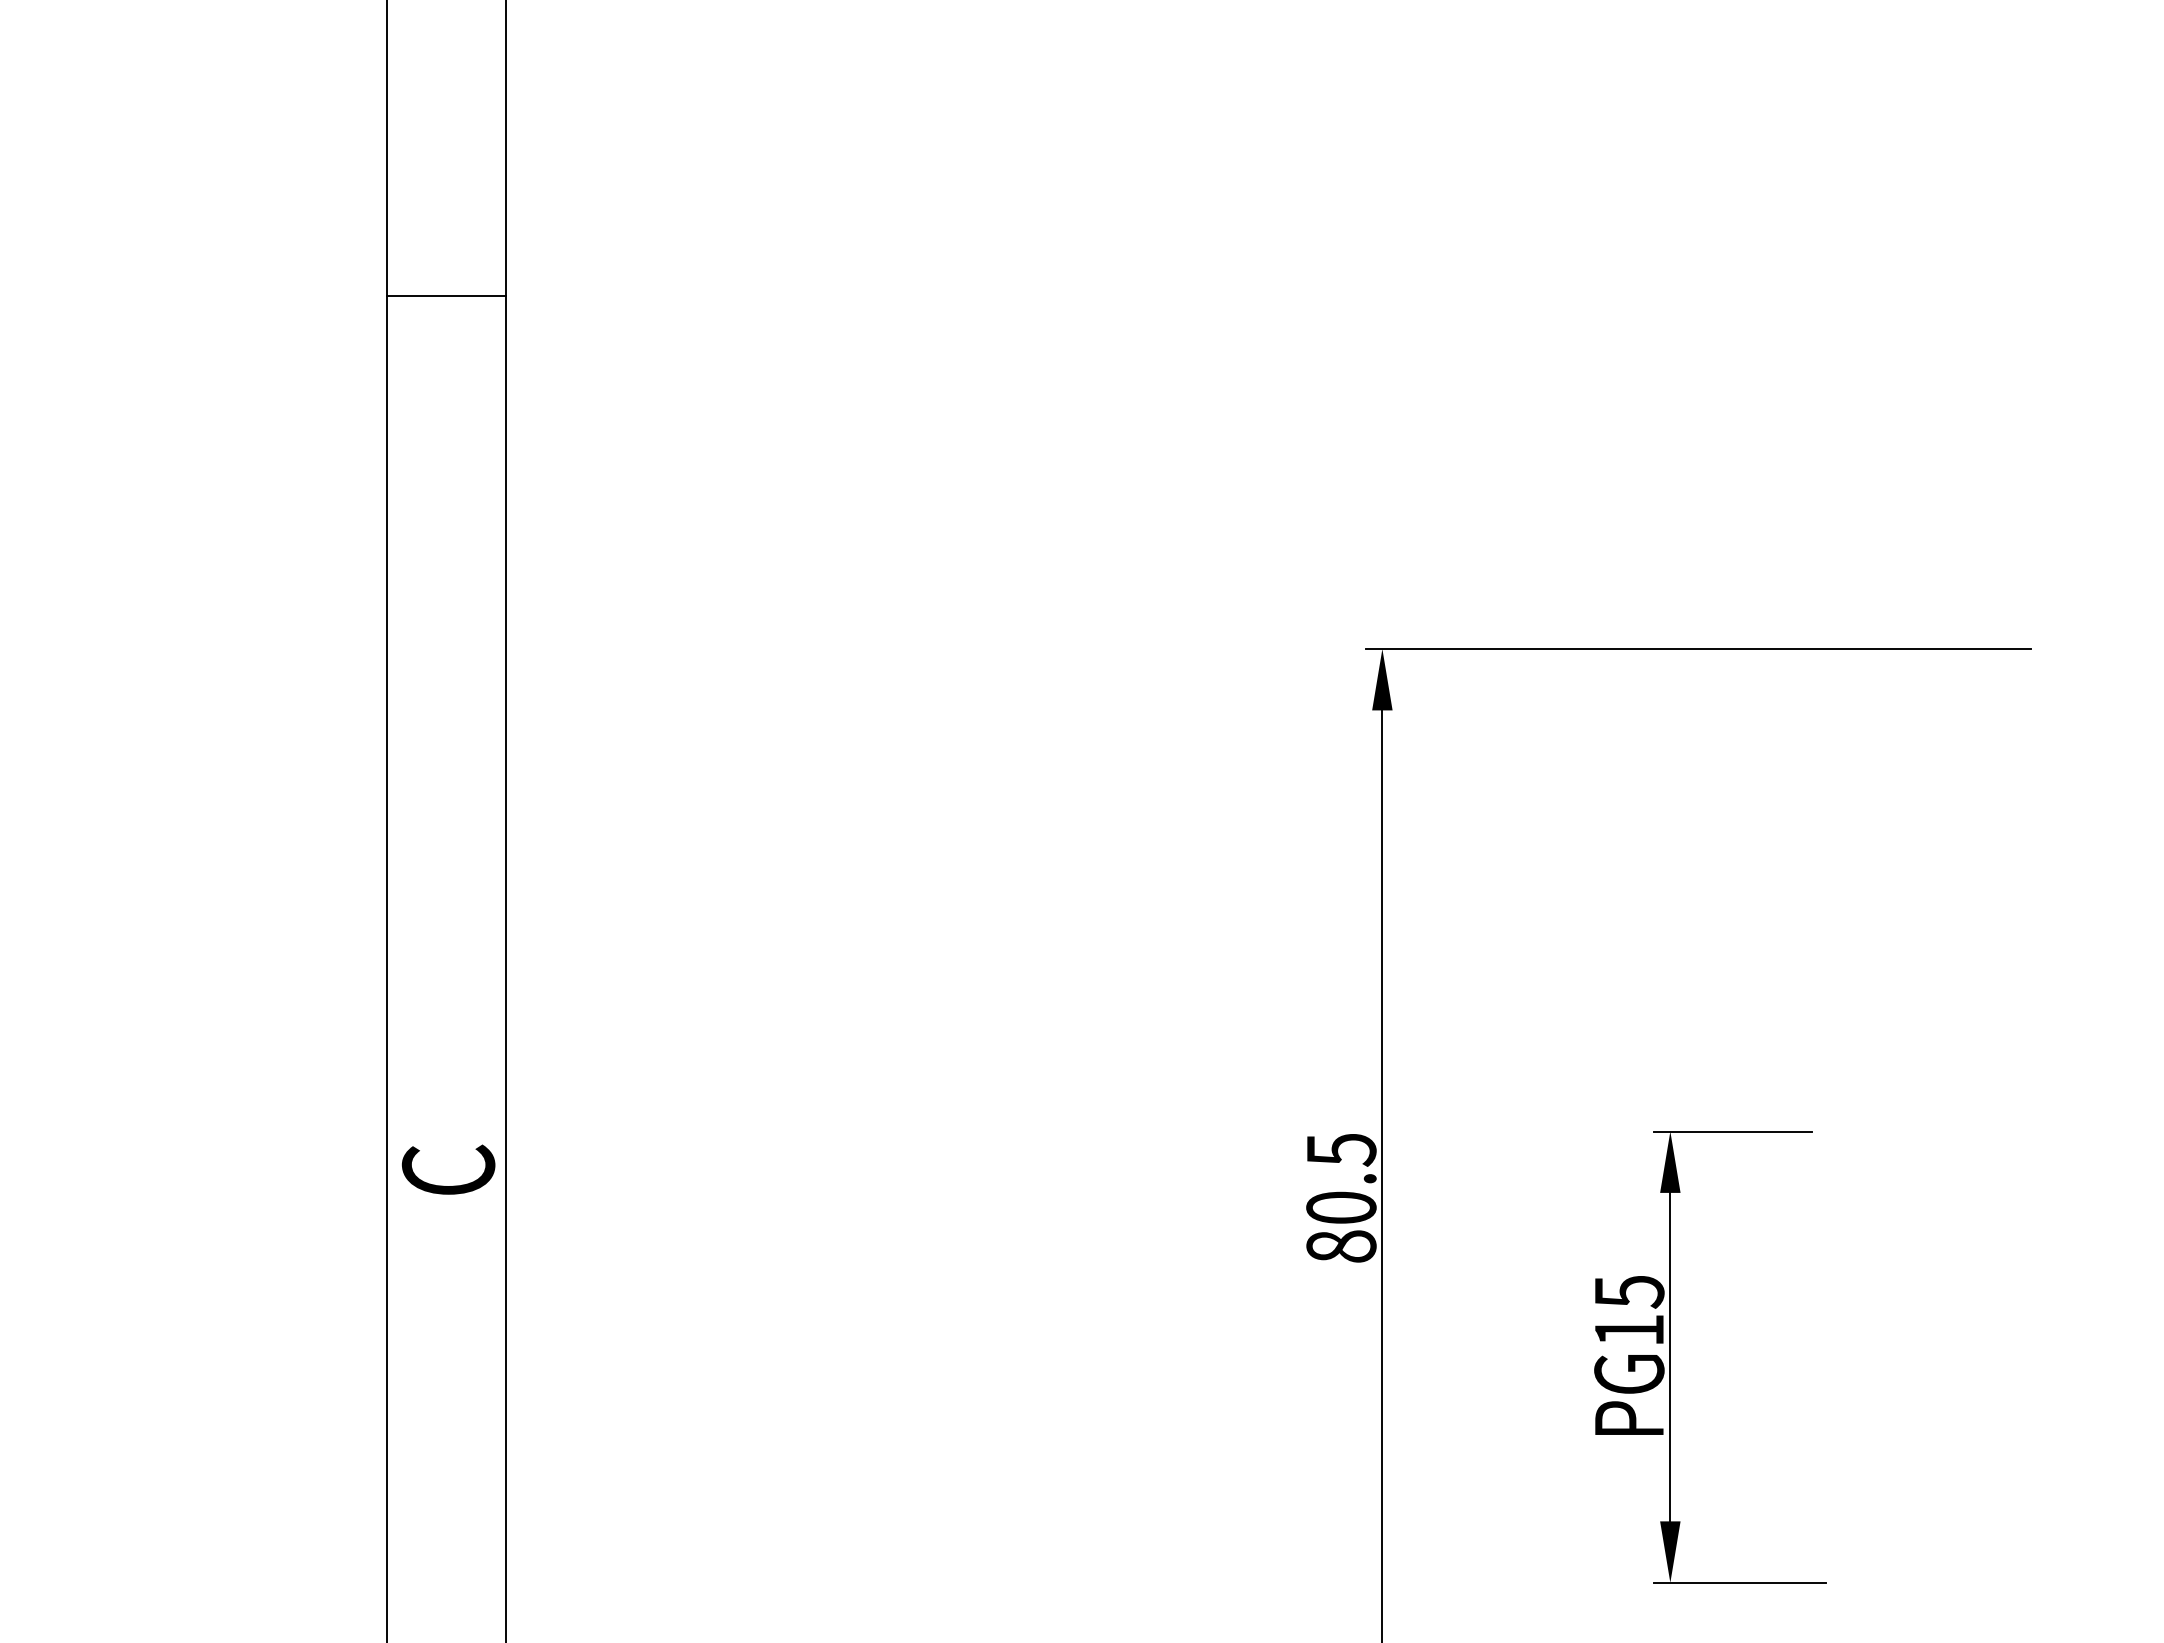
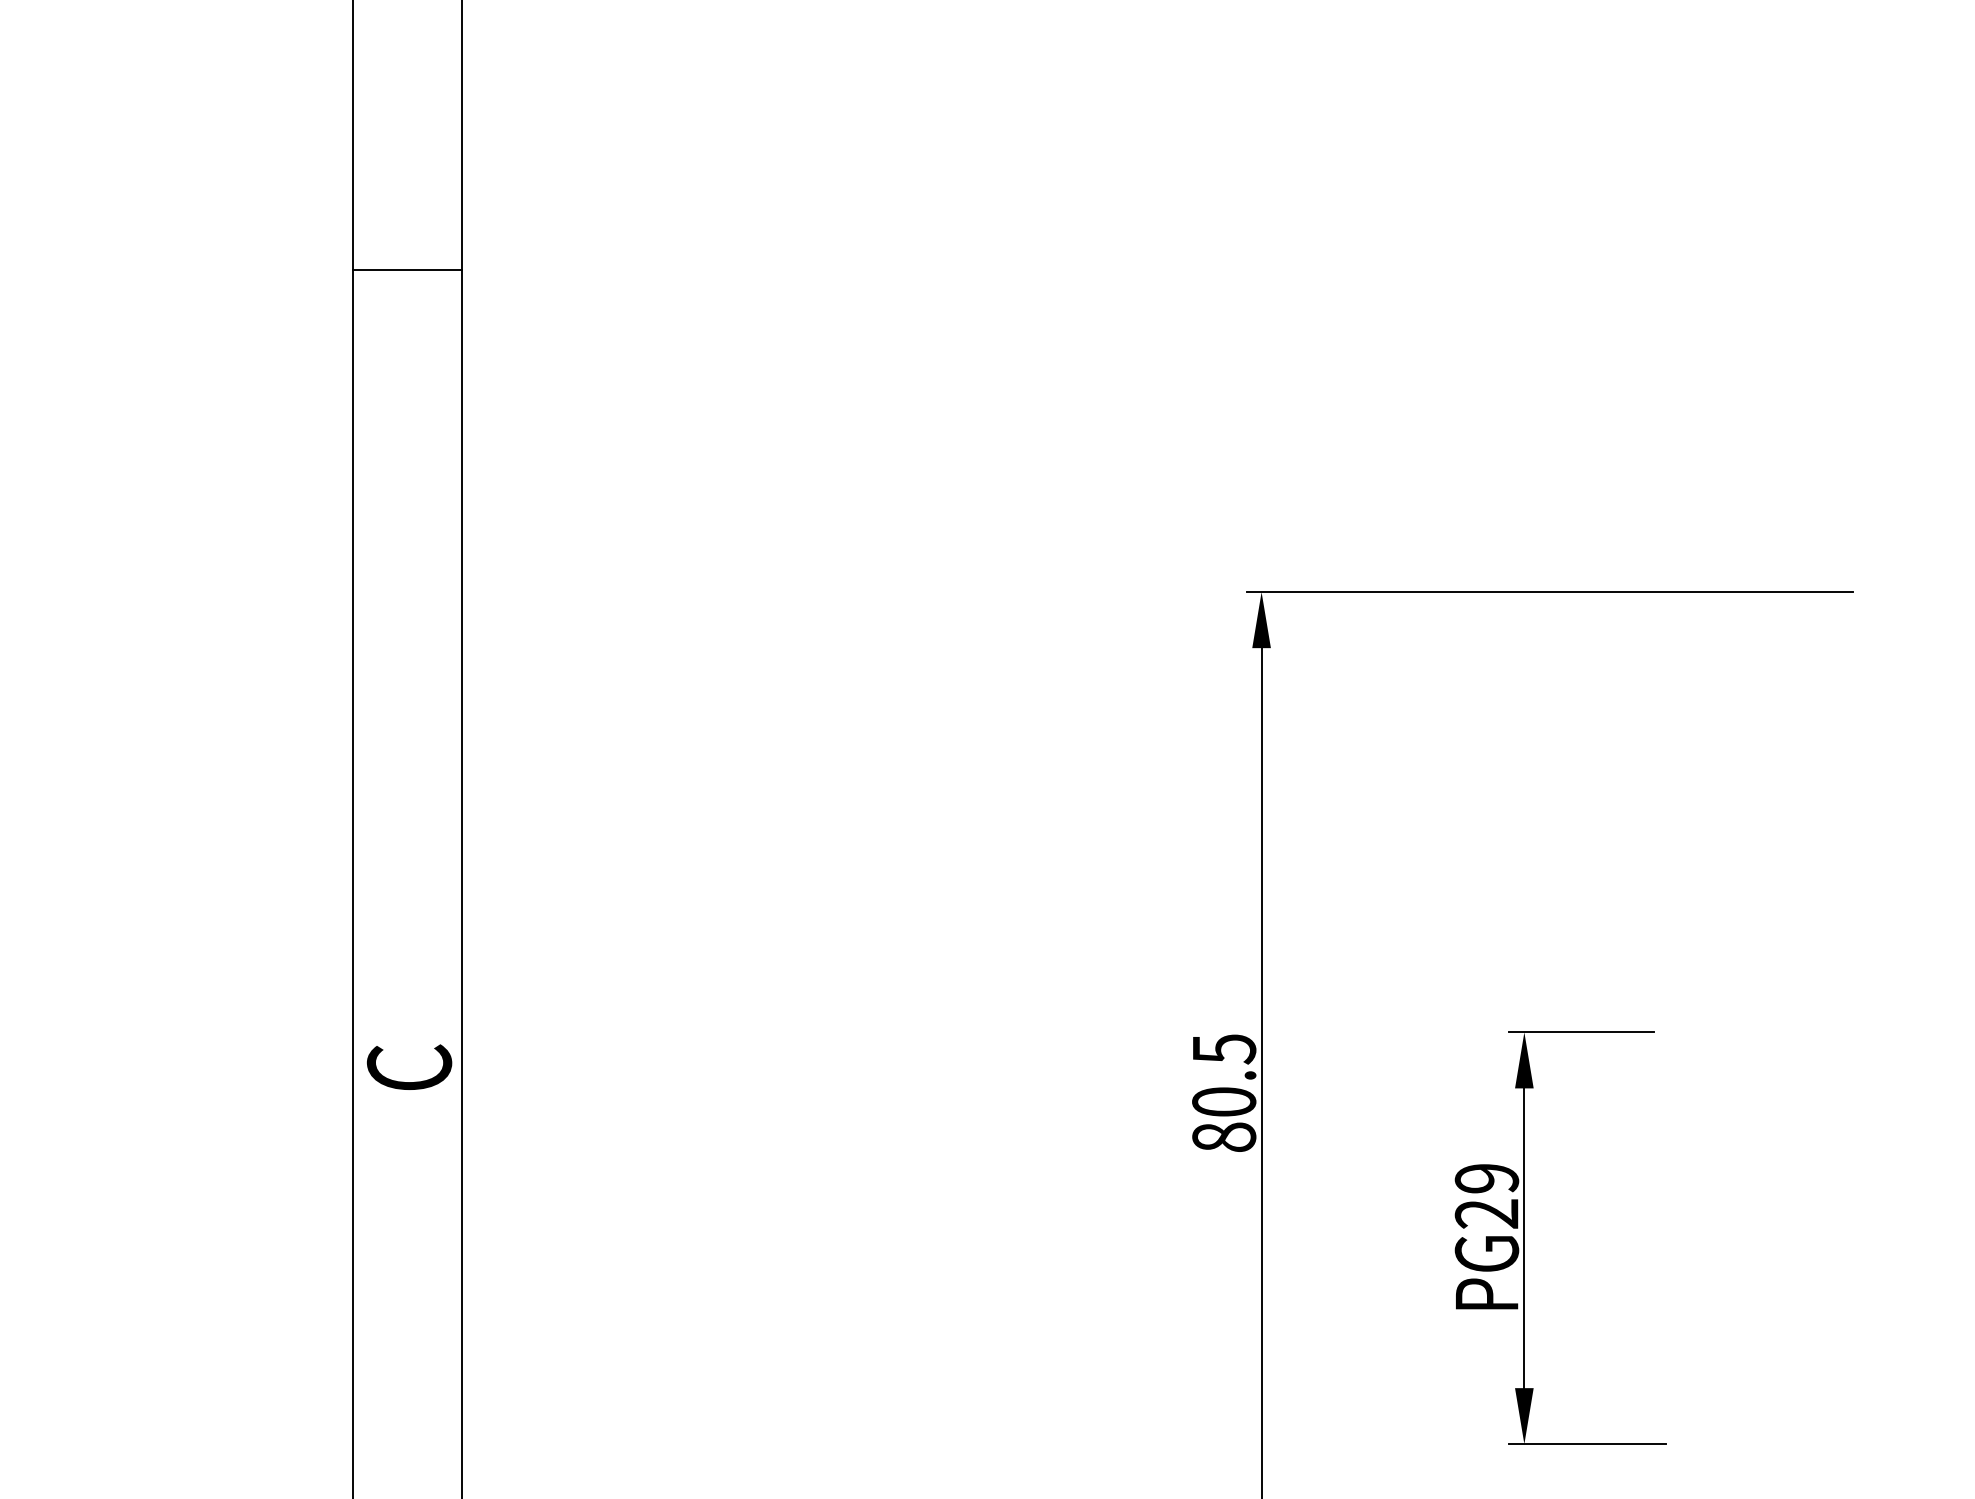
text: (1629, 1311) -> (1487, 1196), PG15 -> PG29

